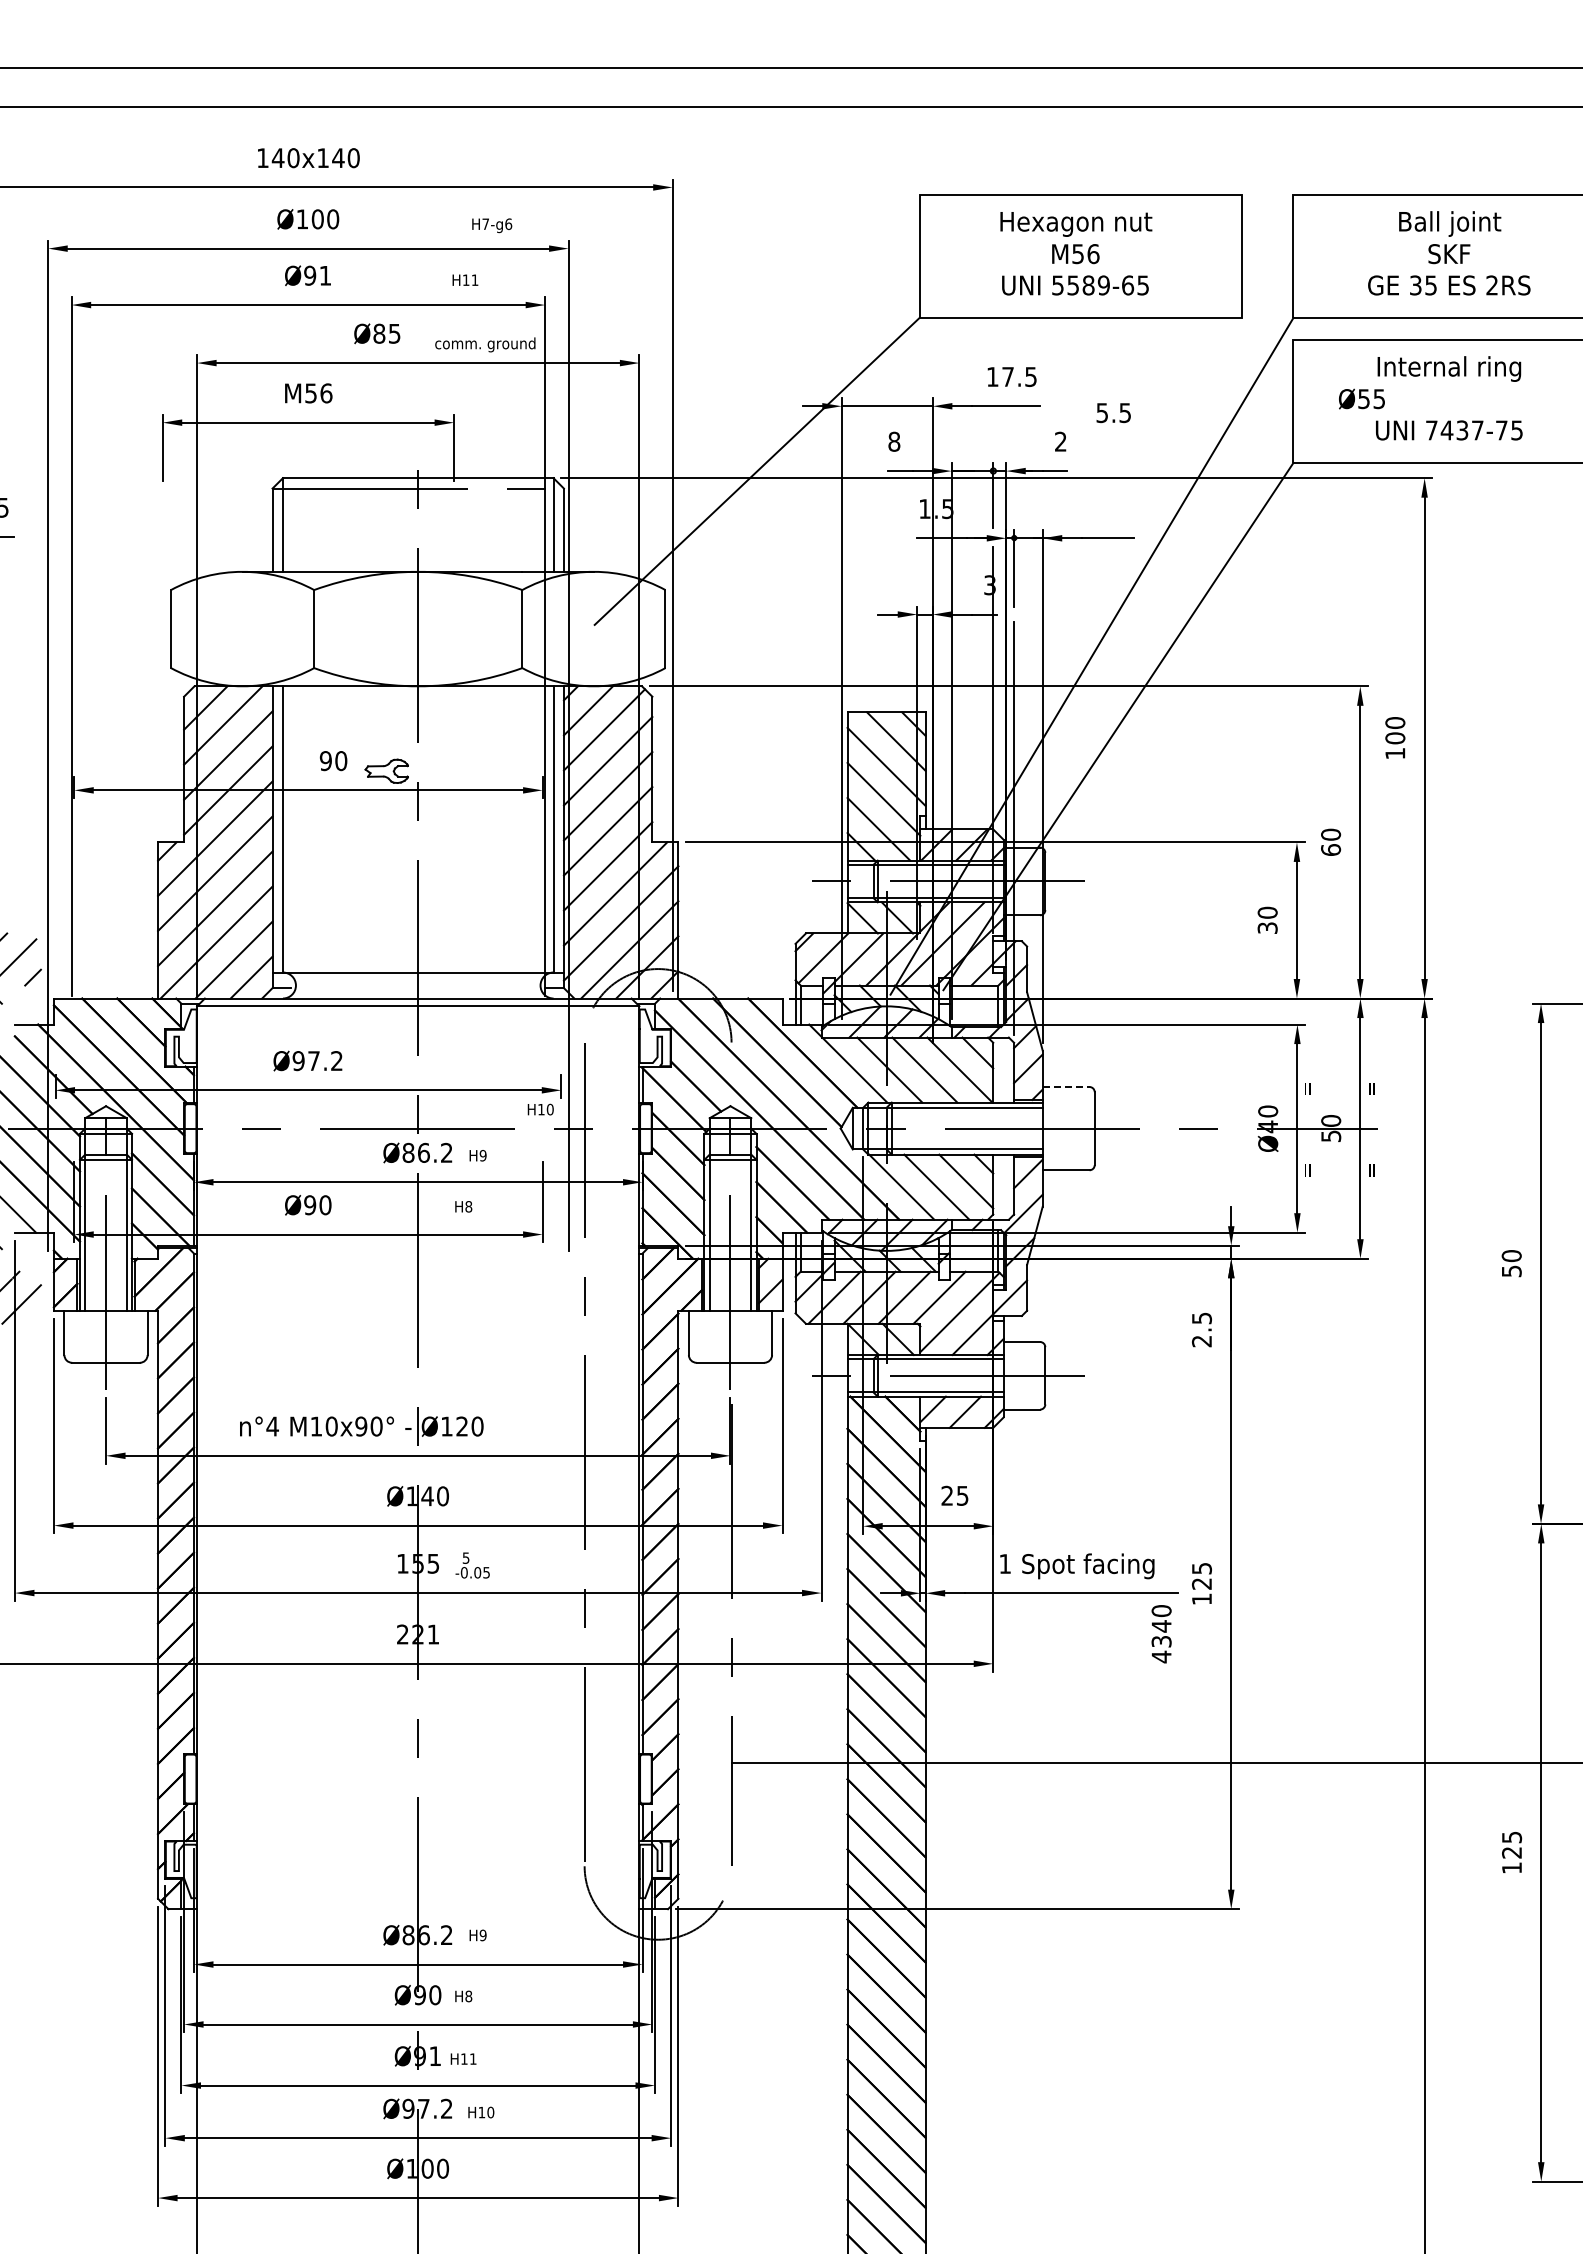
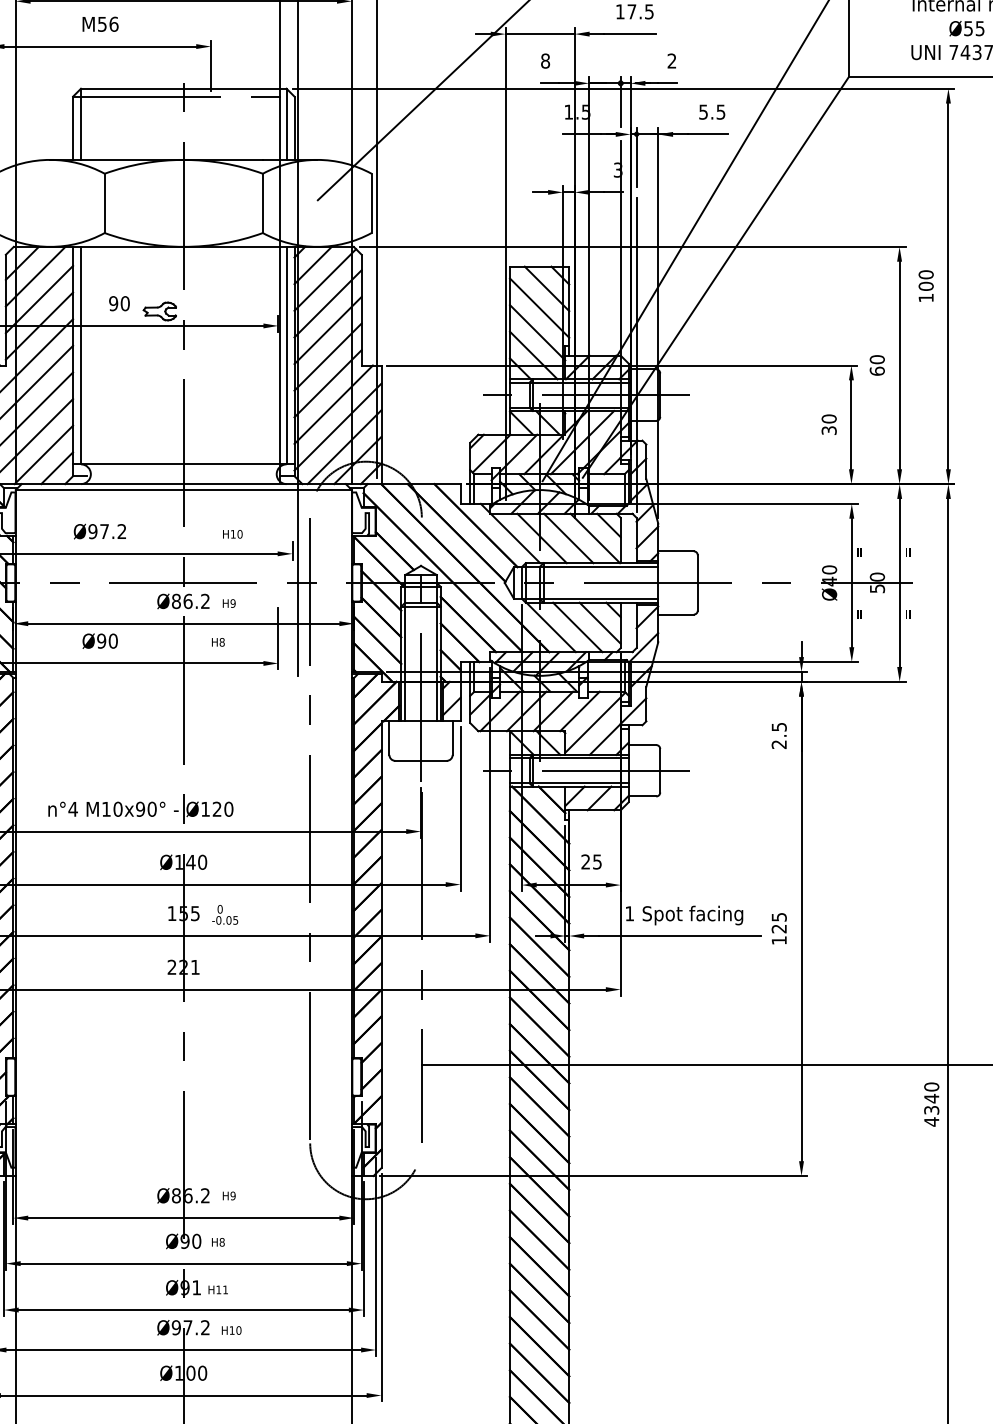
text: (1361, 398) -> (966, 28), moved
text: (1113, 413) -> (712, 112), moved
line: (1066, 1087) -> (676, 551), dashed -> solid
text: (540, 1109) -> (232, 534), moved
text: (465, 1557) -> (219, 908), 5 -> 0
text: (1161, 1634) -> (931, 1104), moved

